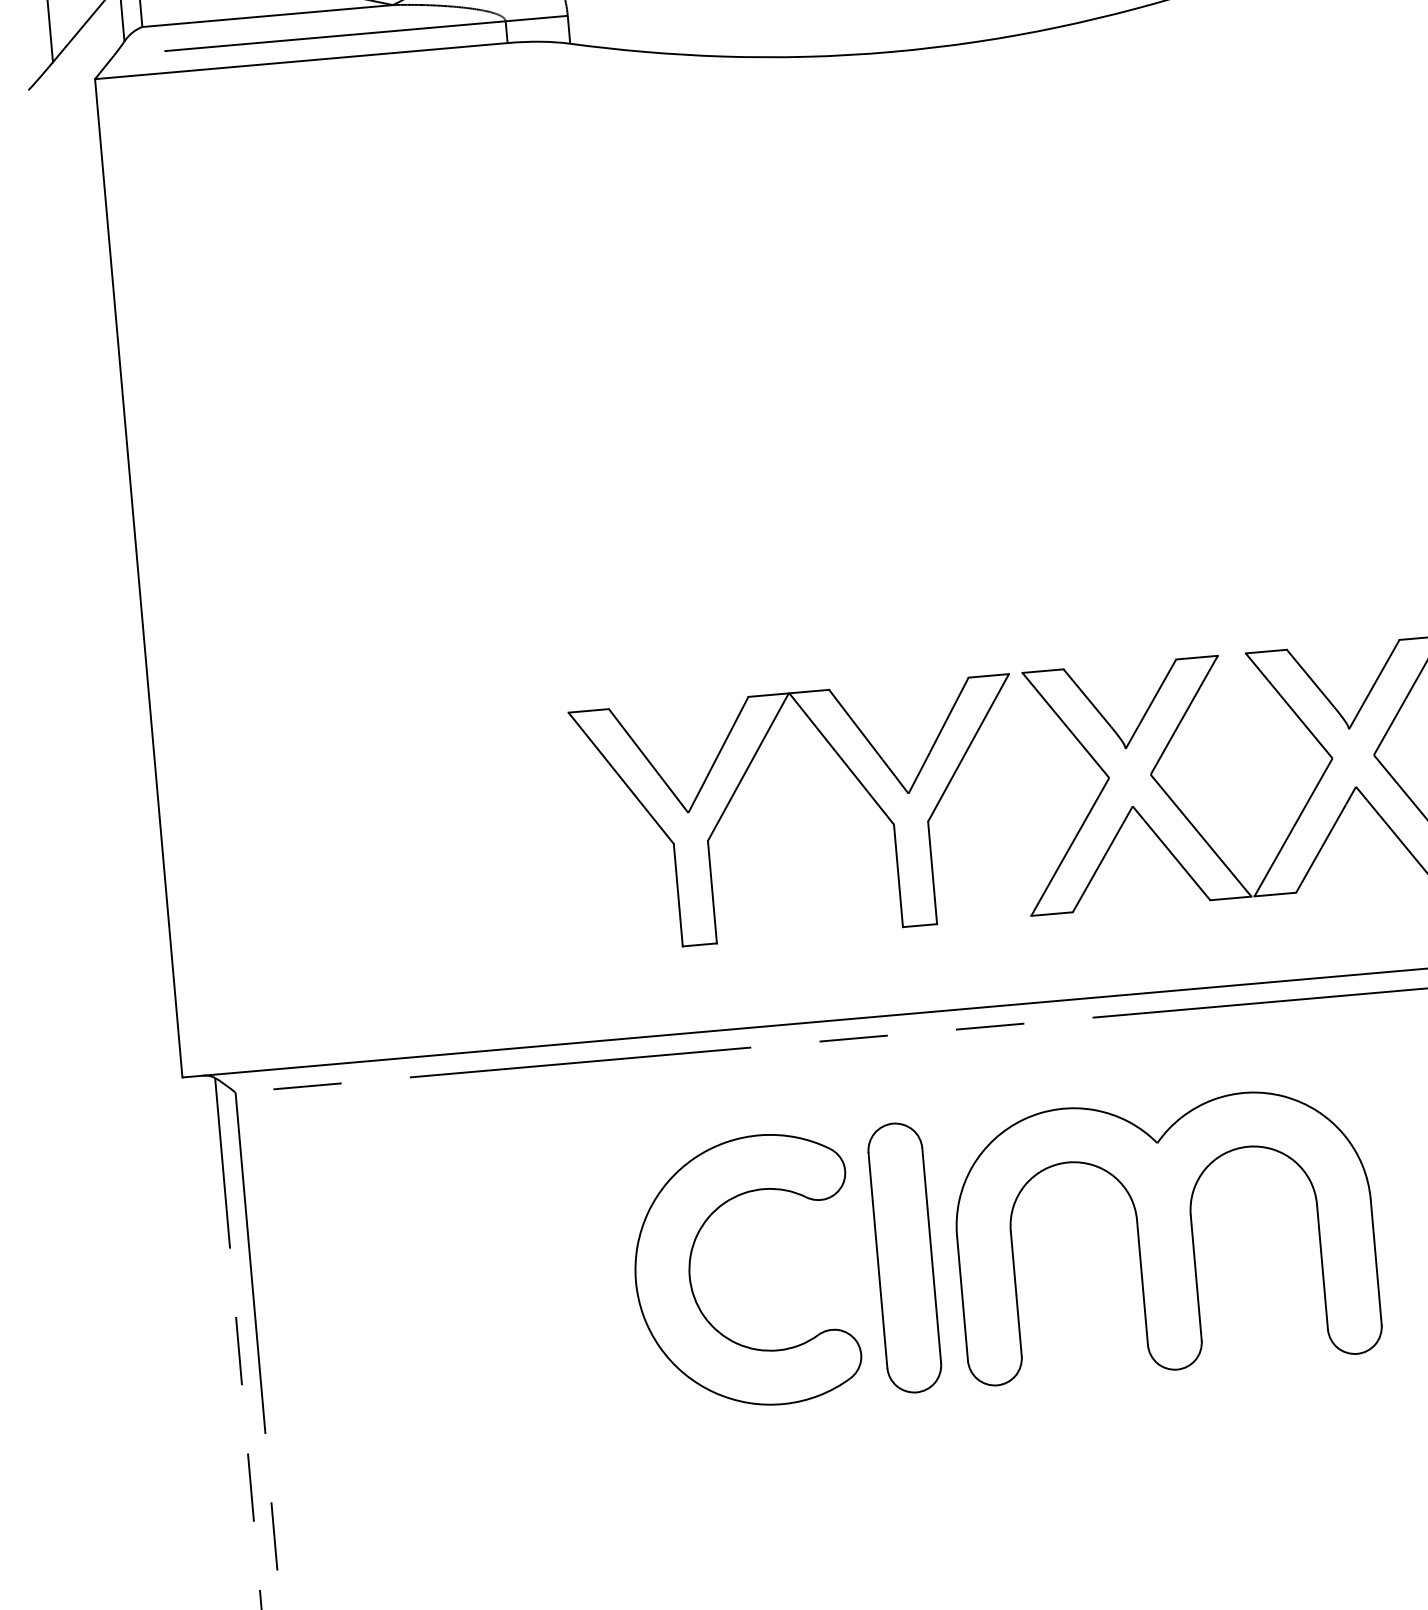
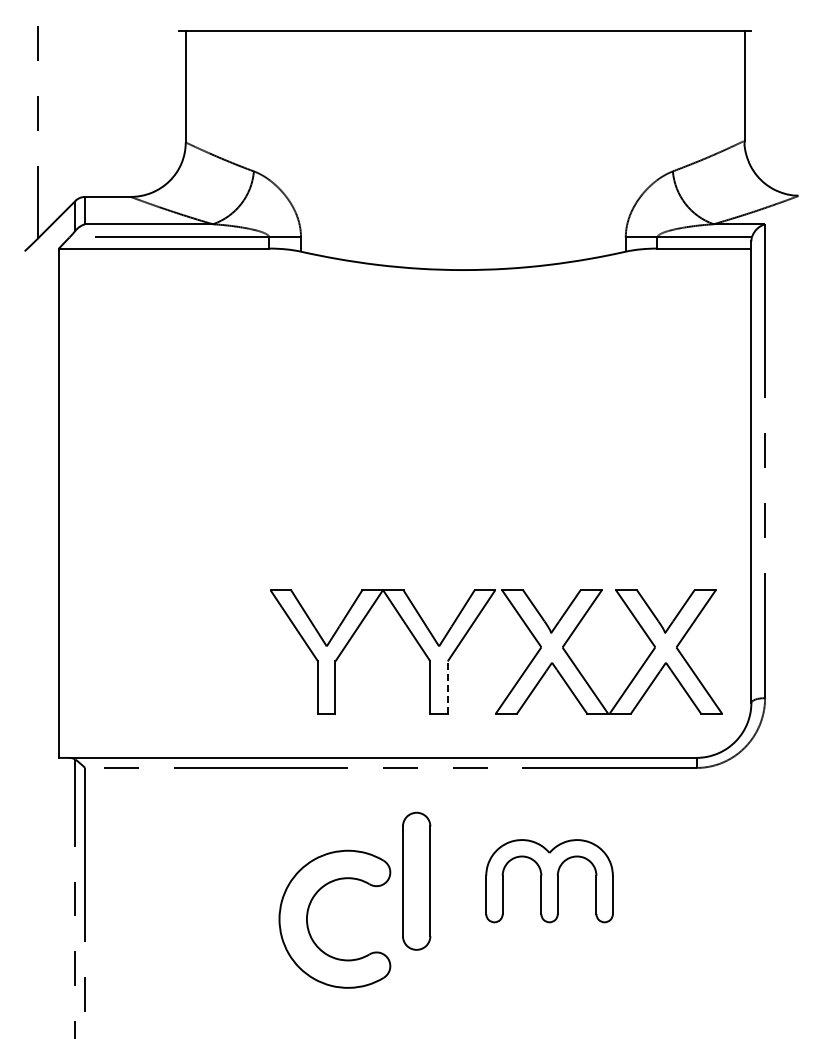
line: (932, 872) -> (447, 687), solid -> dashed
part: (1165, 1233) -> (549, 880), size x0.6
part: (691, 1267) -> (308, 914), moved

